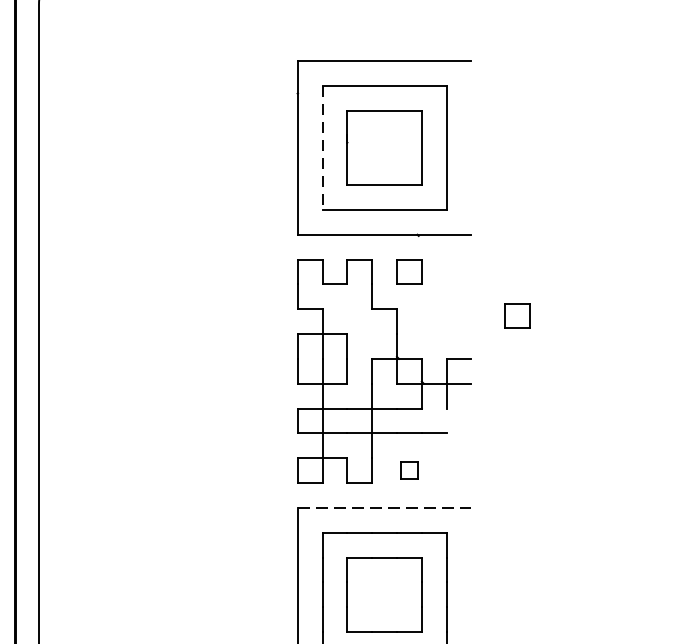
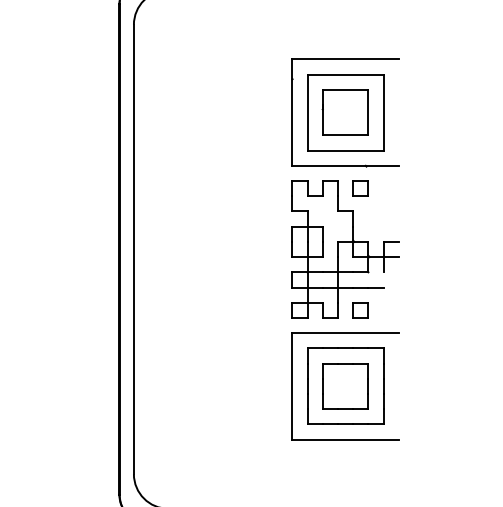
line: (322, 149) -> (307, 113), dashed -> solid
part: (516, 315) -> (426, 215), removed
part: (408, 470) -> (360, 310), size x1.43
line: (384, 508) -> (345, 333), dashed -> solid

